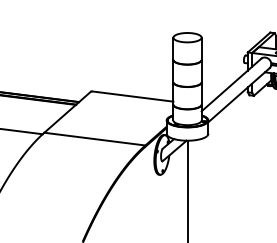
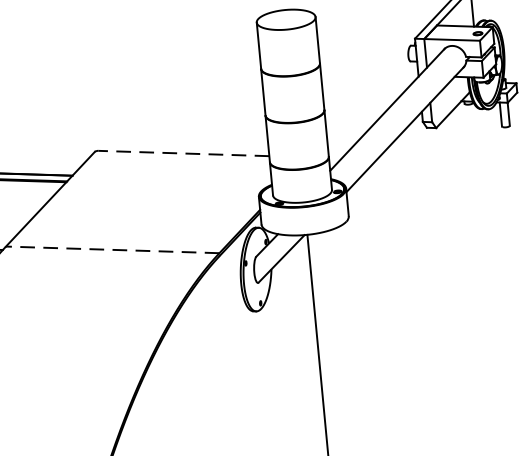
line: (133, 96) -> (184, 153), solid -> dashed
line: (94, 139) -> (112, 250), solid -> dashed

